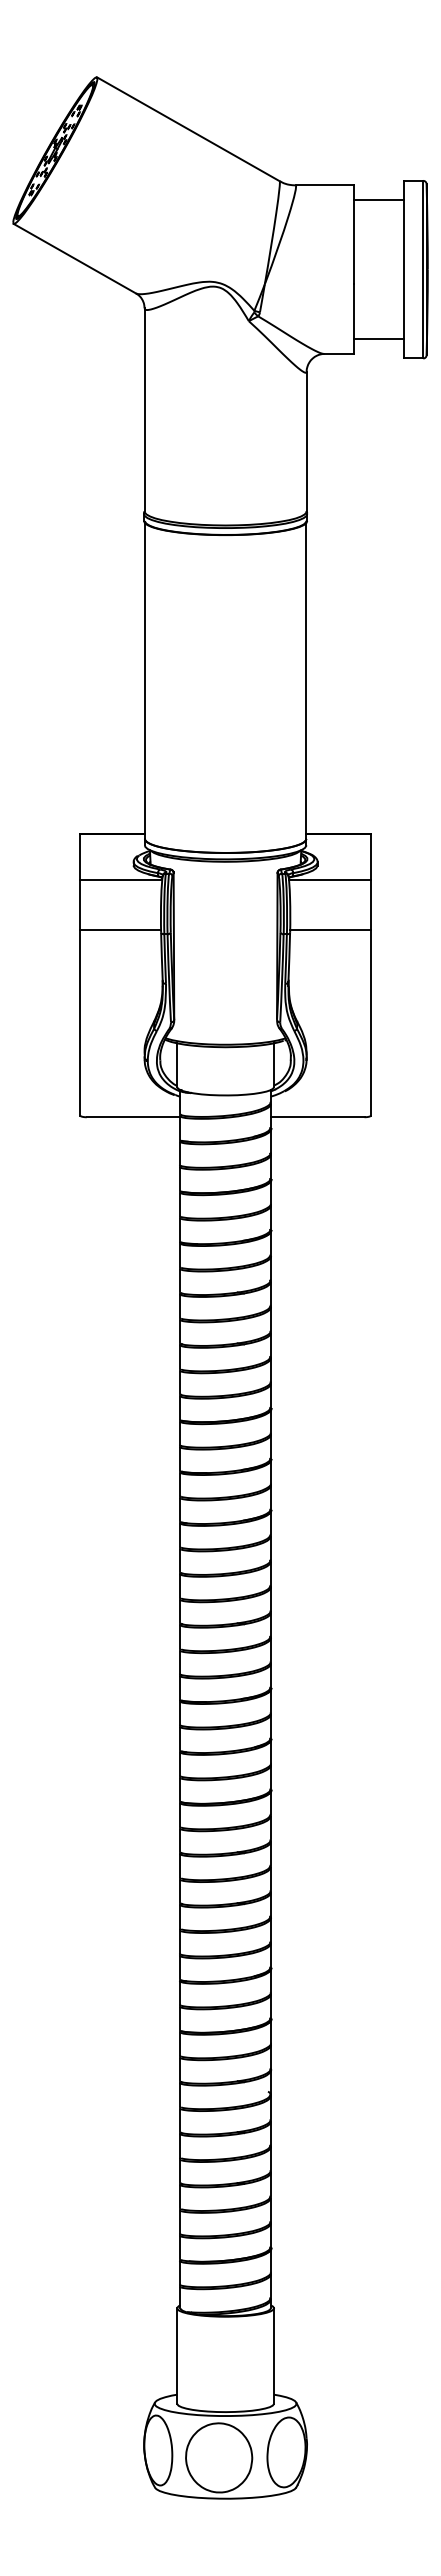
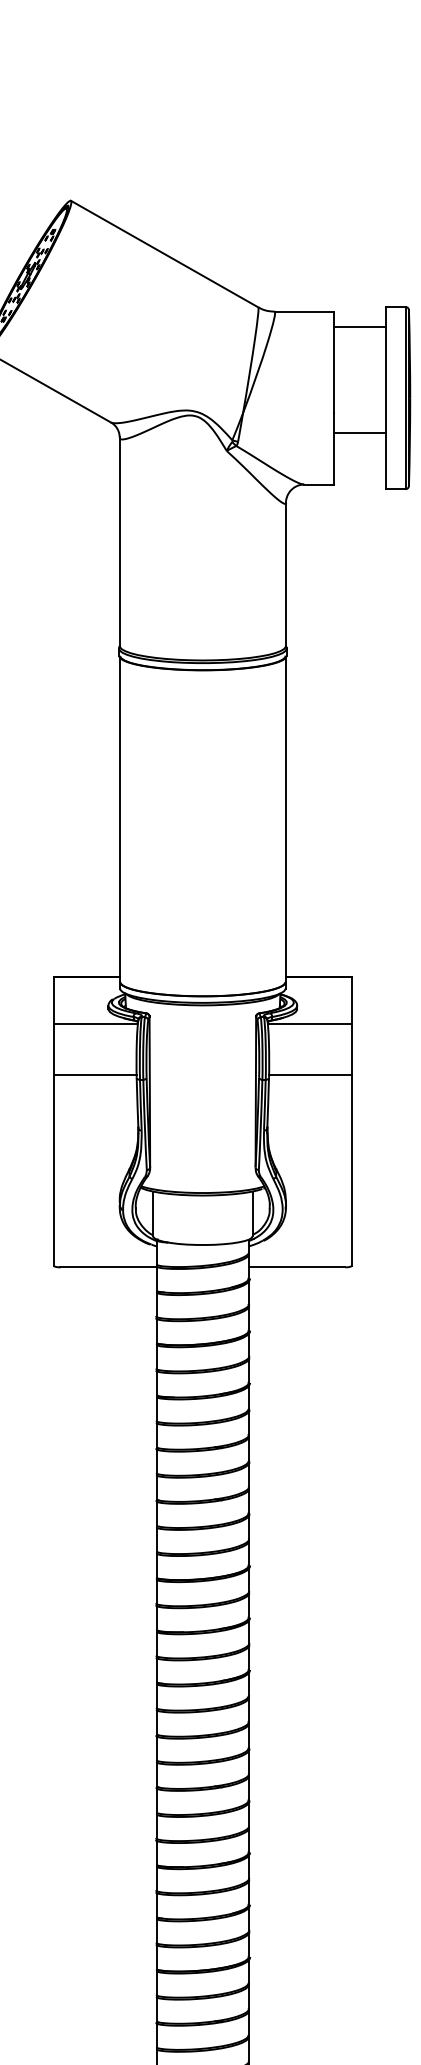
line: (378, 339) -> (359, 432), moved

